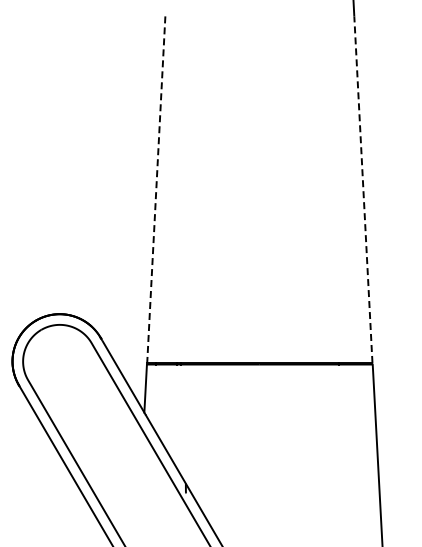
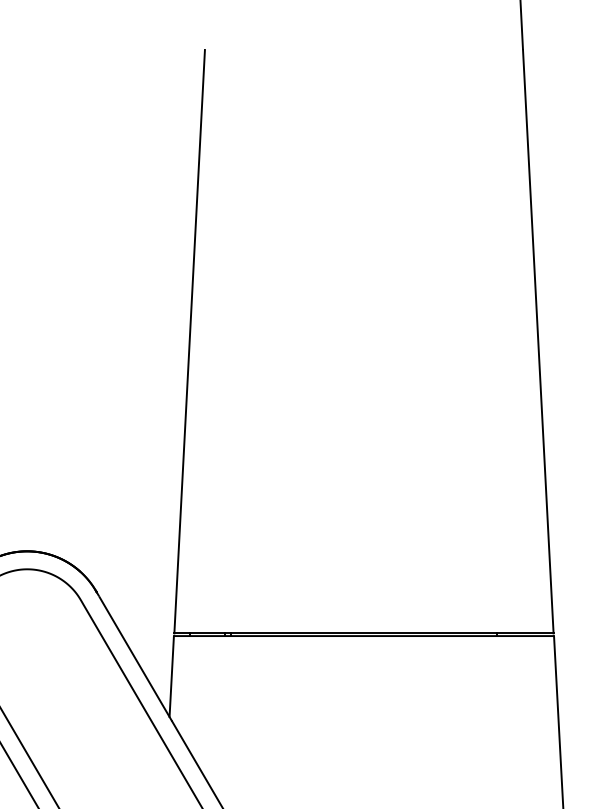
line: (156, 189) -> (190, 341), dashed -> solid
line: (363, 189) -> (538, 341), dashed -> solid

